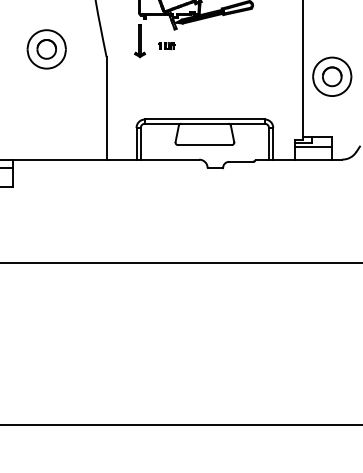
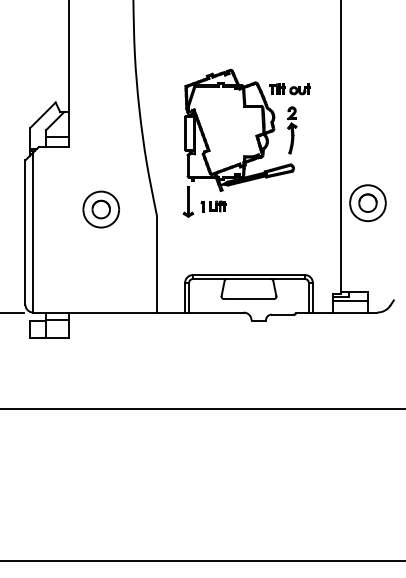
part: (166, 46) -> (213, 206), size x1.67
part: (331, 77) -> (367, 203), moved

